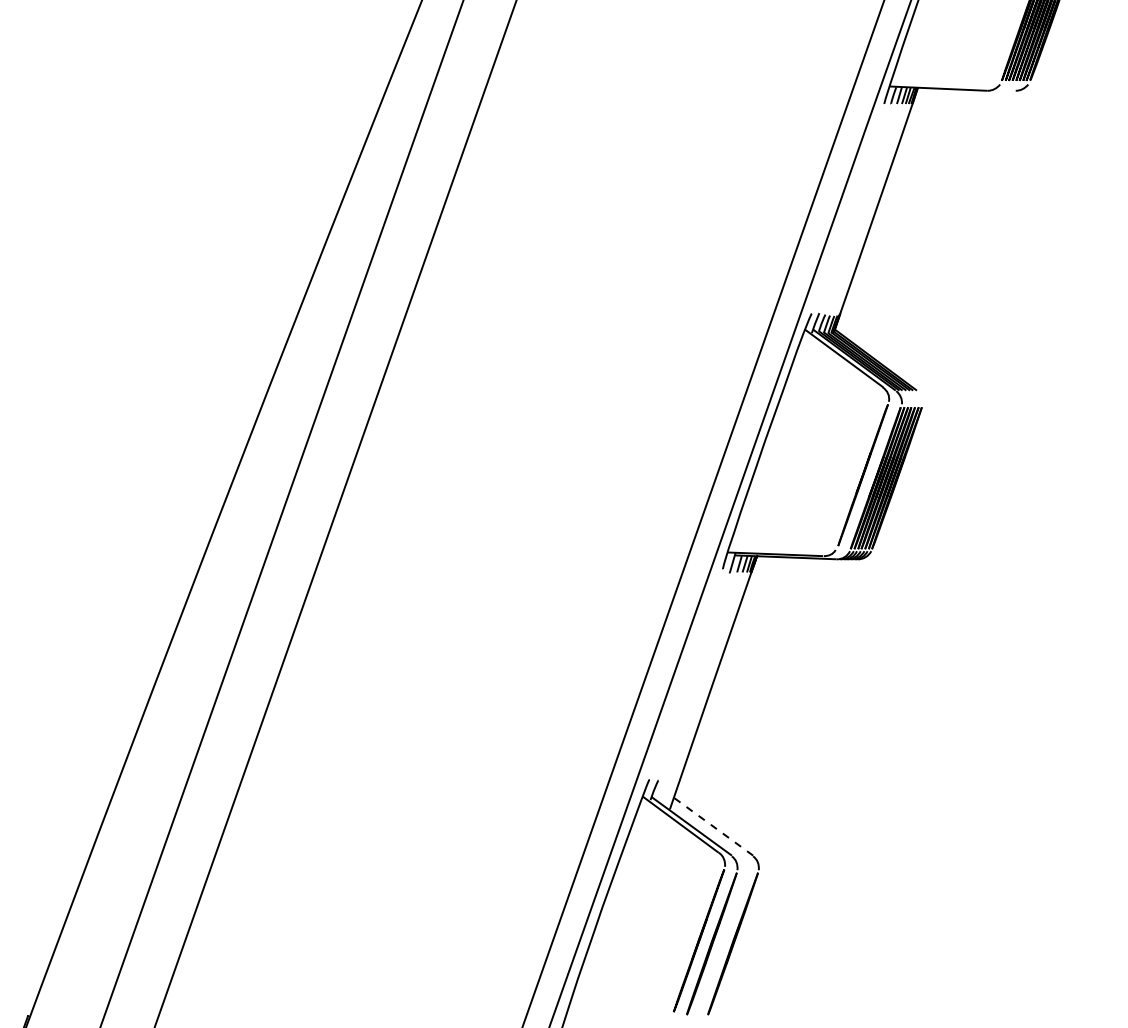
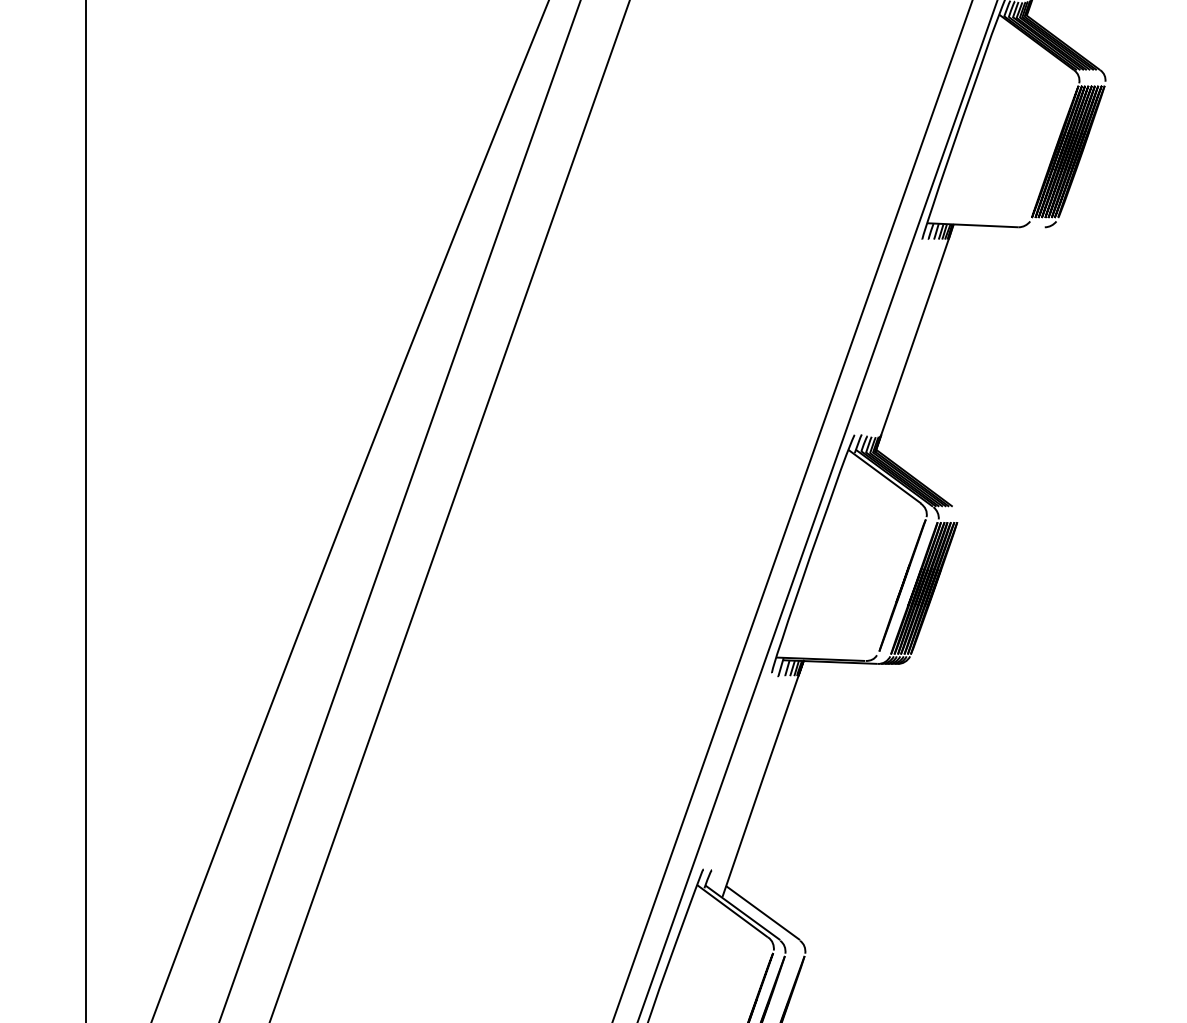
line: (713, 827) -> (763, 913), dashed -> solid

